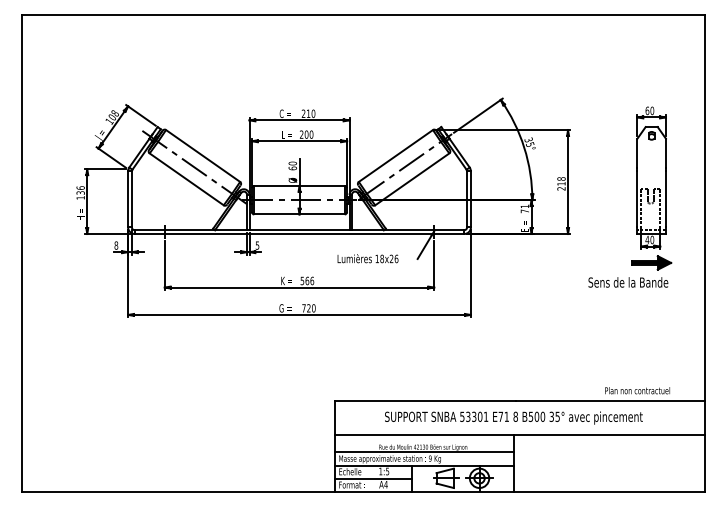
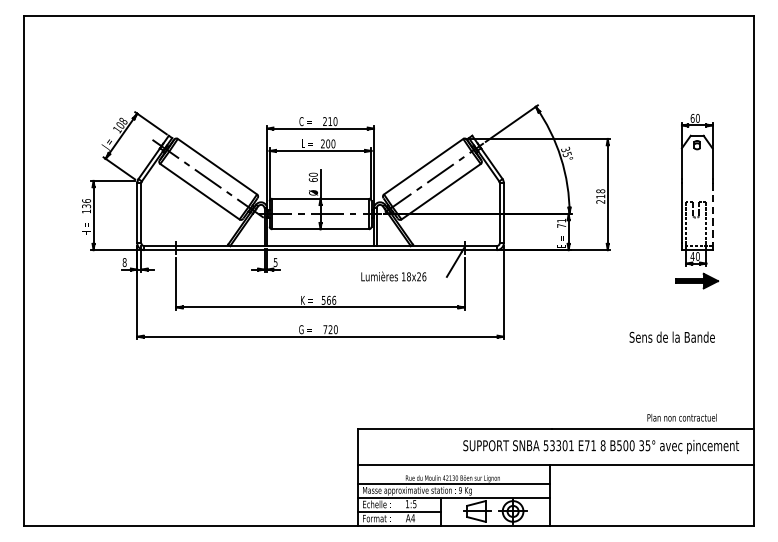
line: (665, 199) -> (711, 213), solid -> dashed
text: (628, 282) -> (672, 337), moved
text: (513, 417) -> (600, 446), moved

